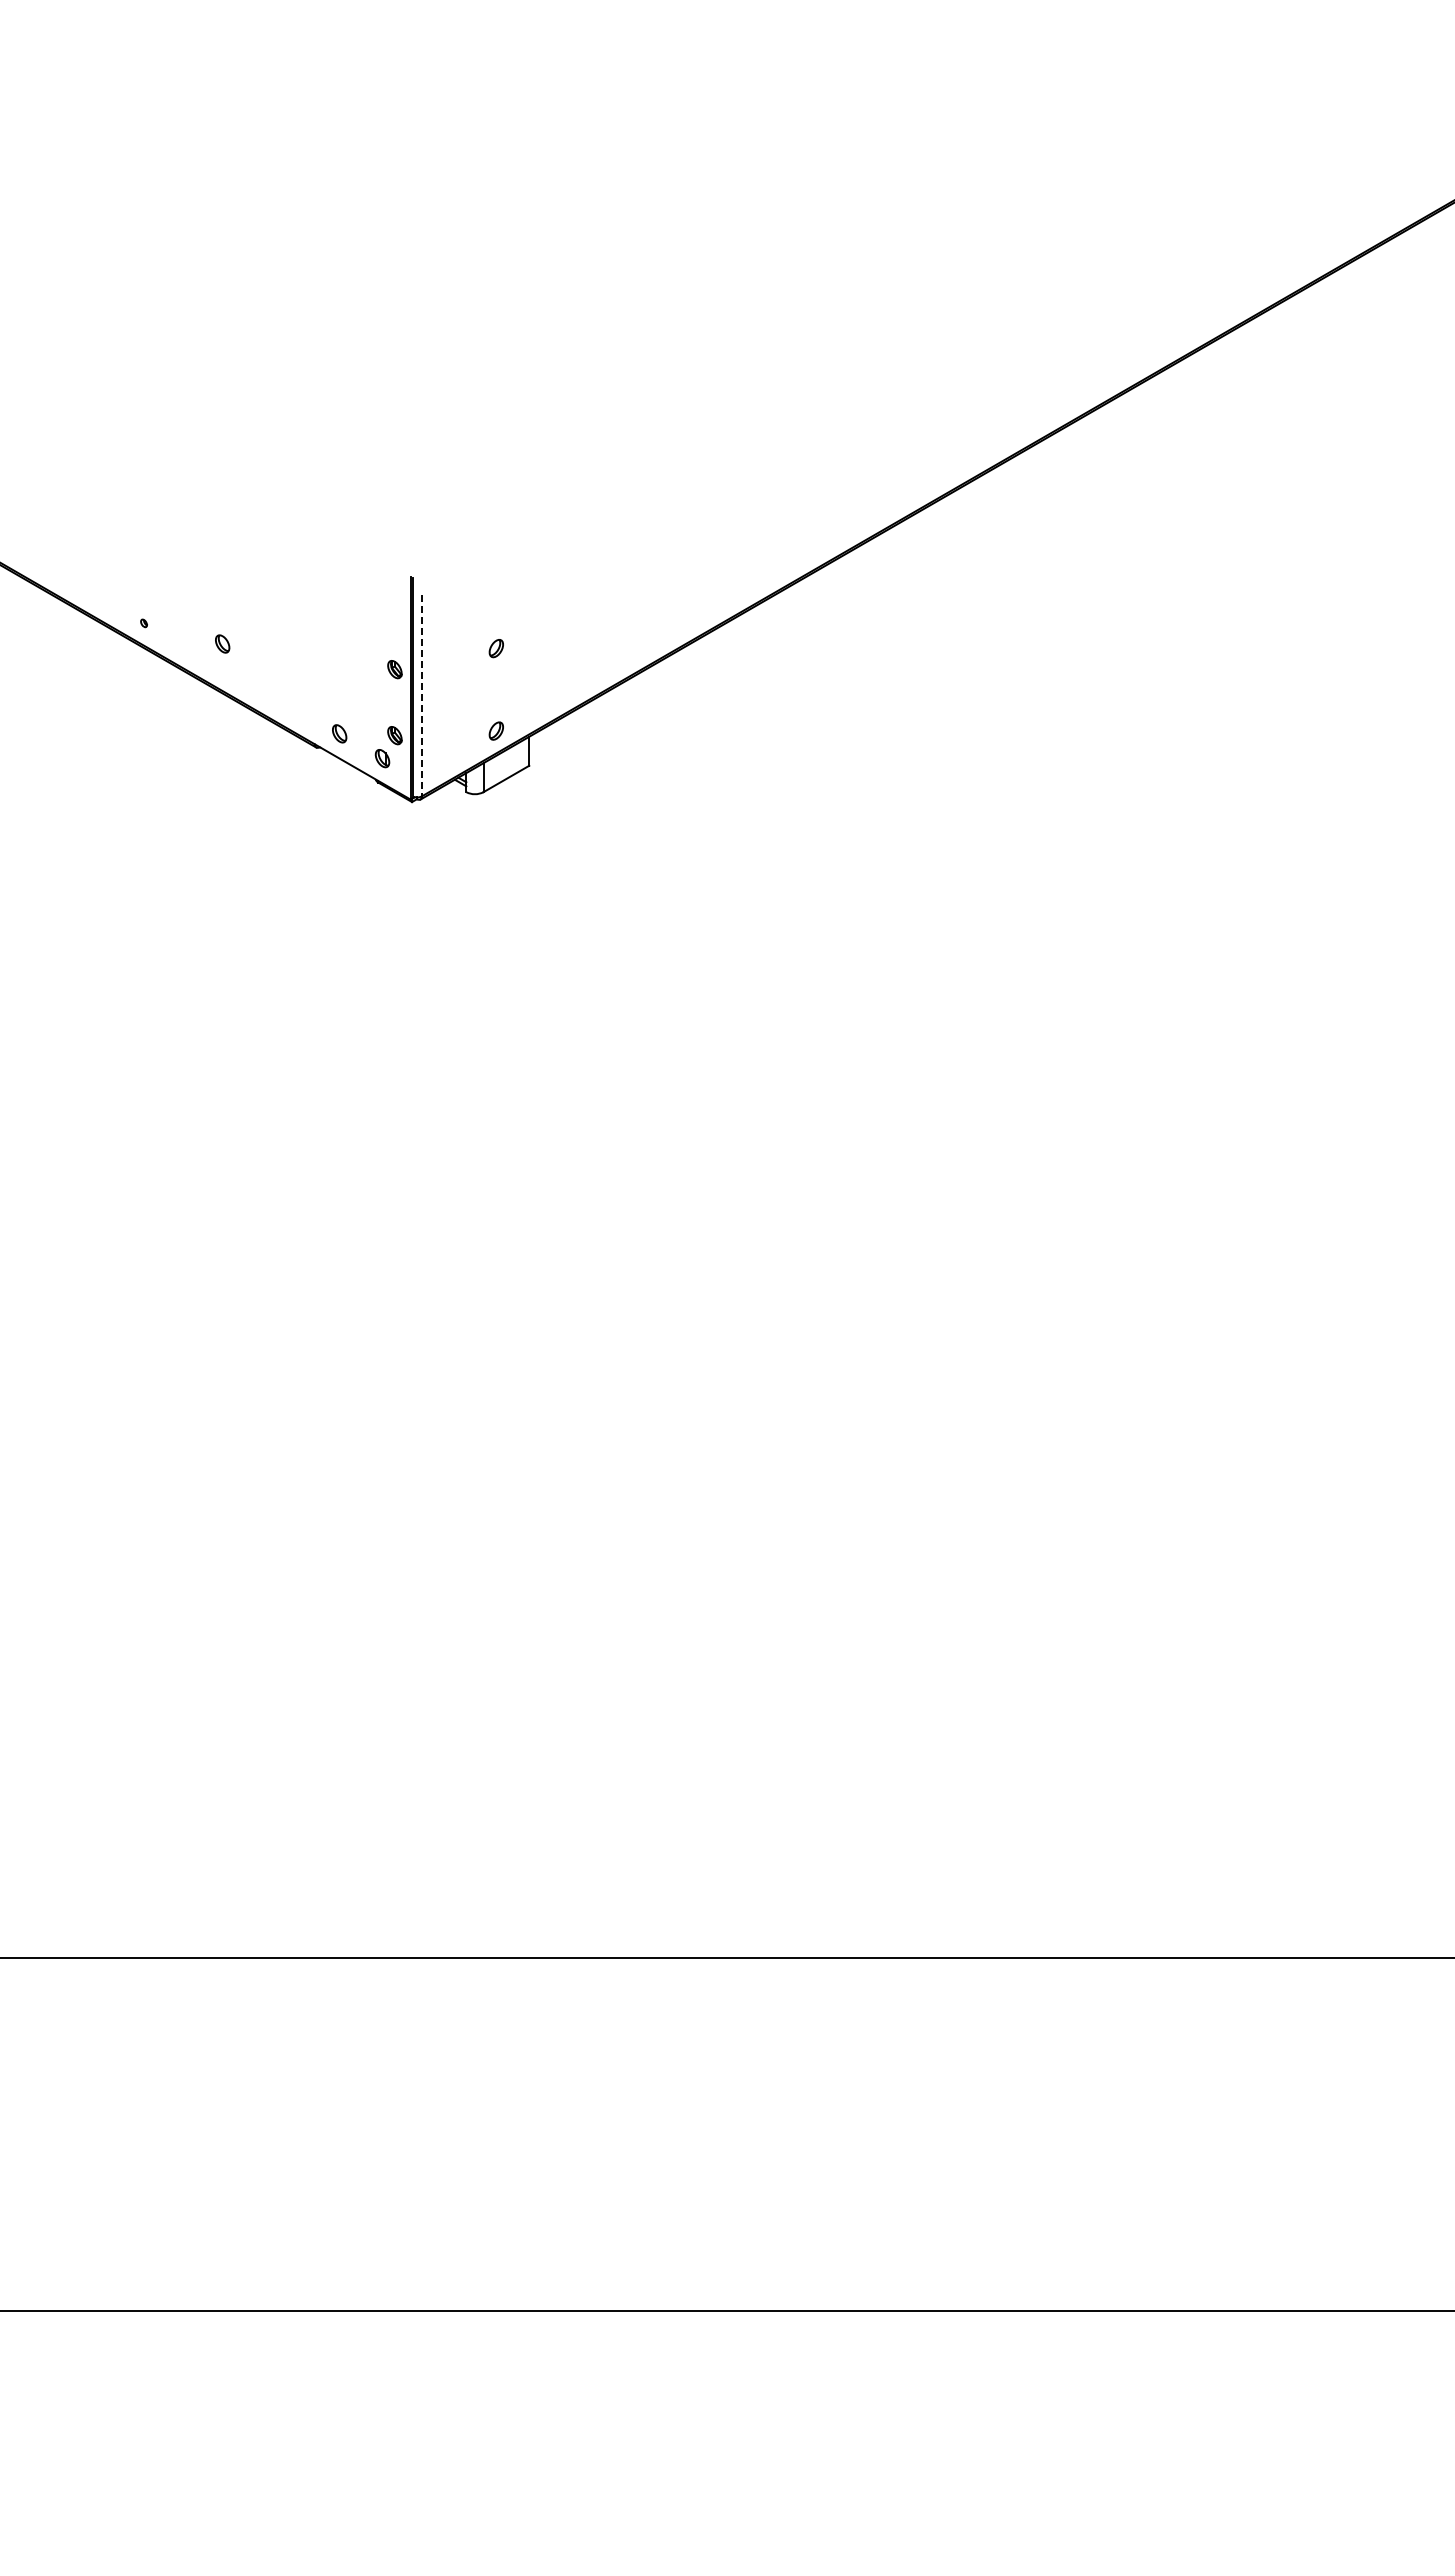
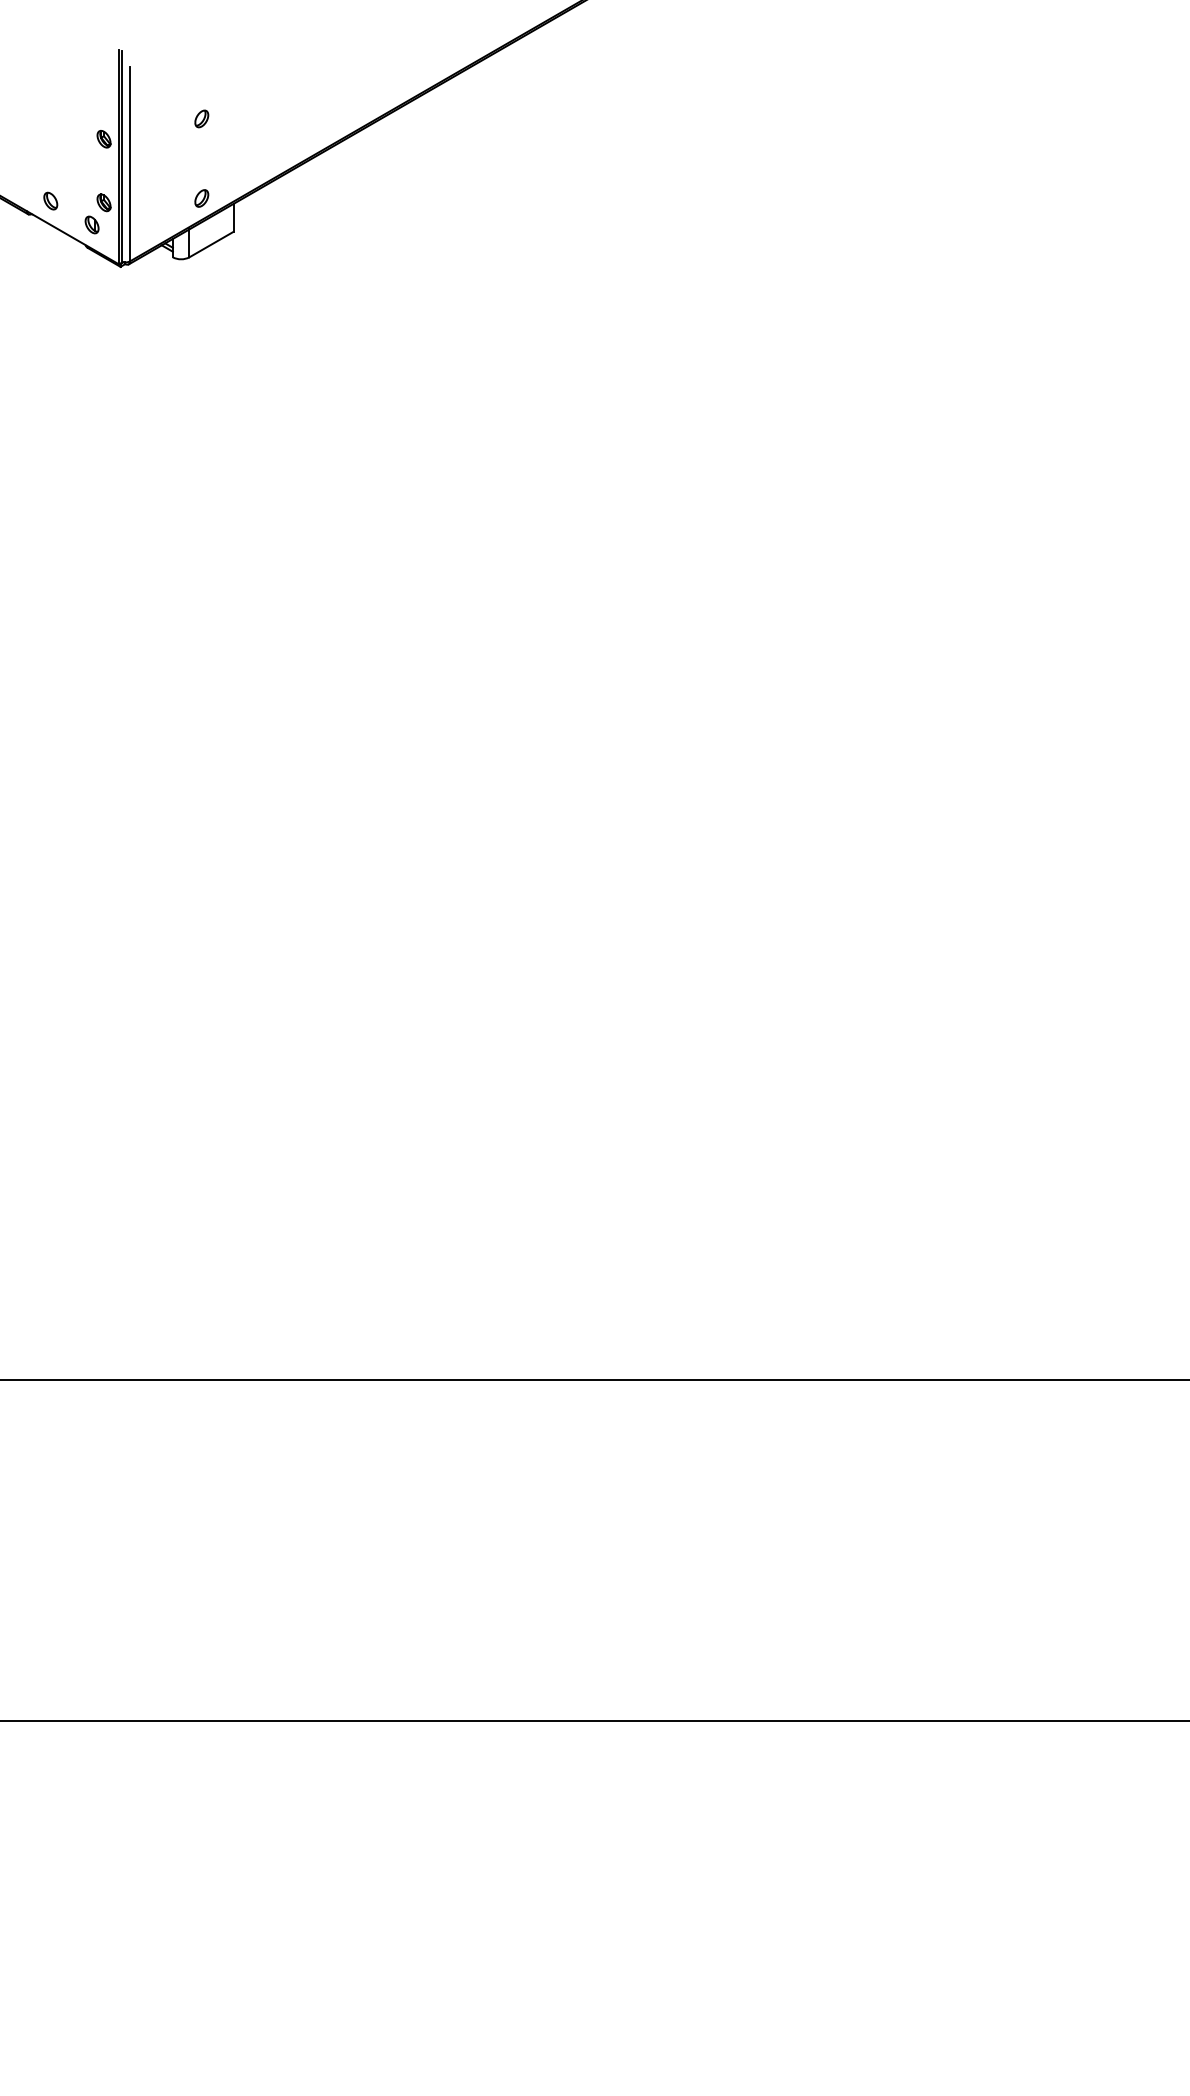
line: (422, 695) -> (130, 164), dashed -> solid

